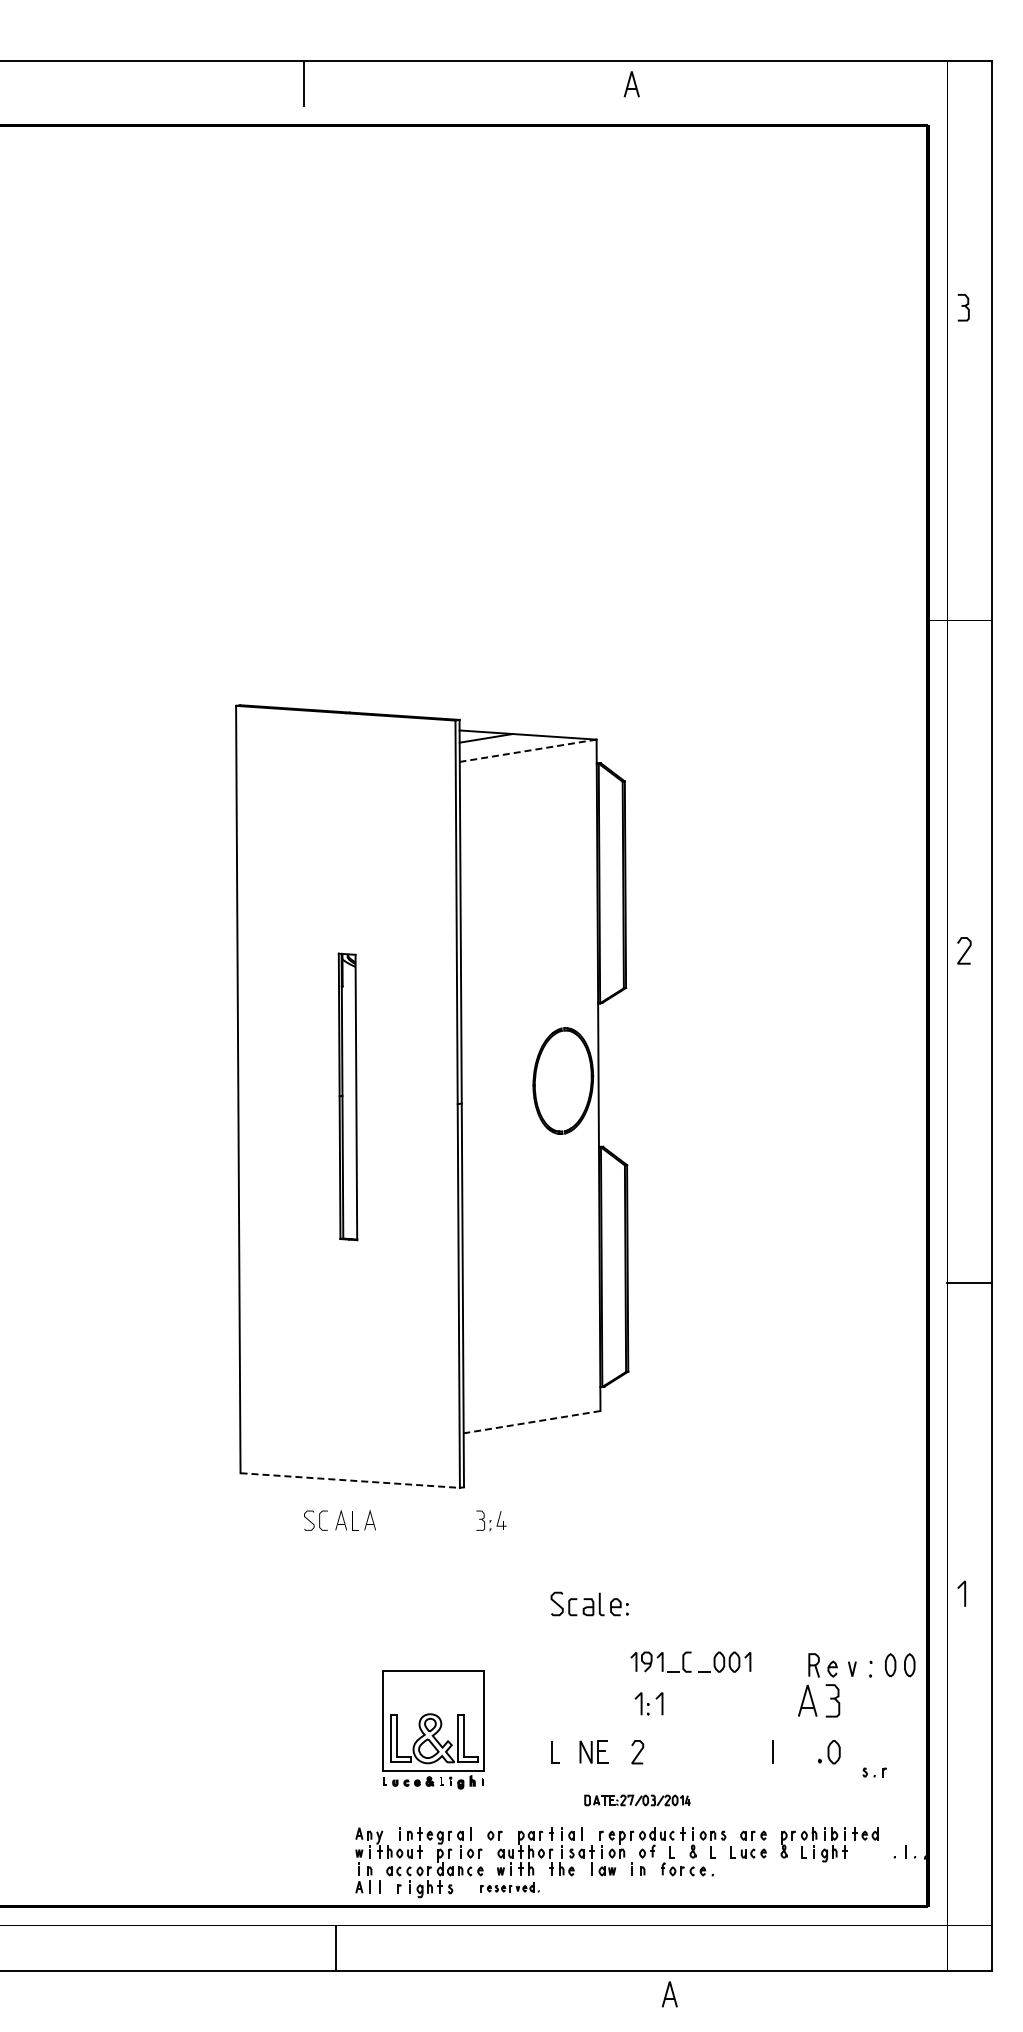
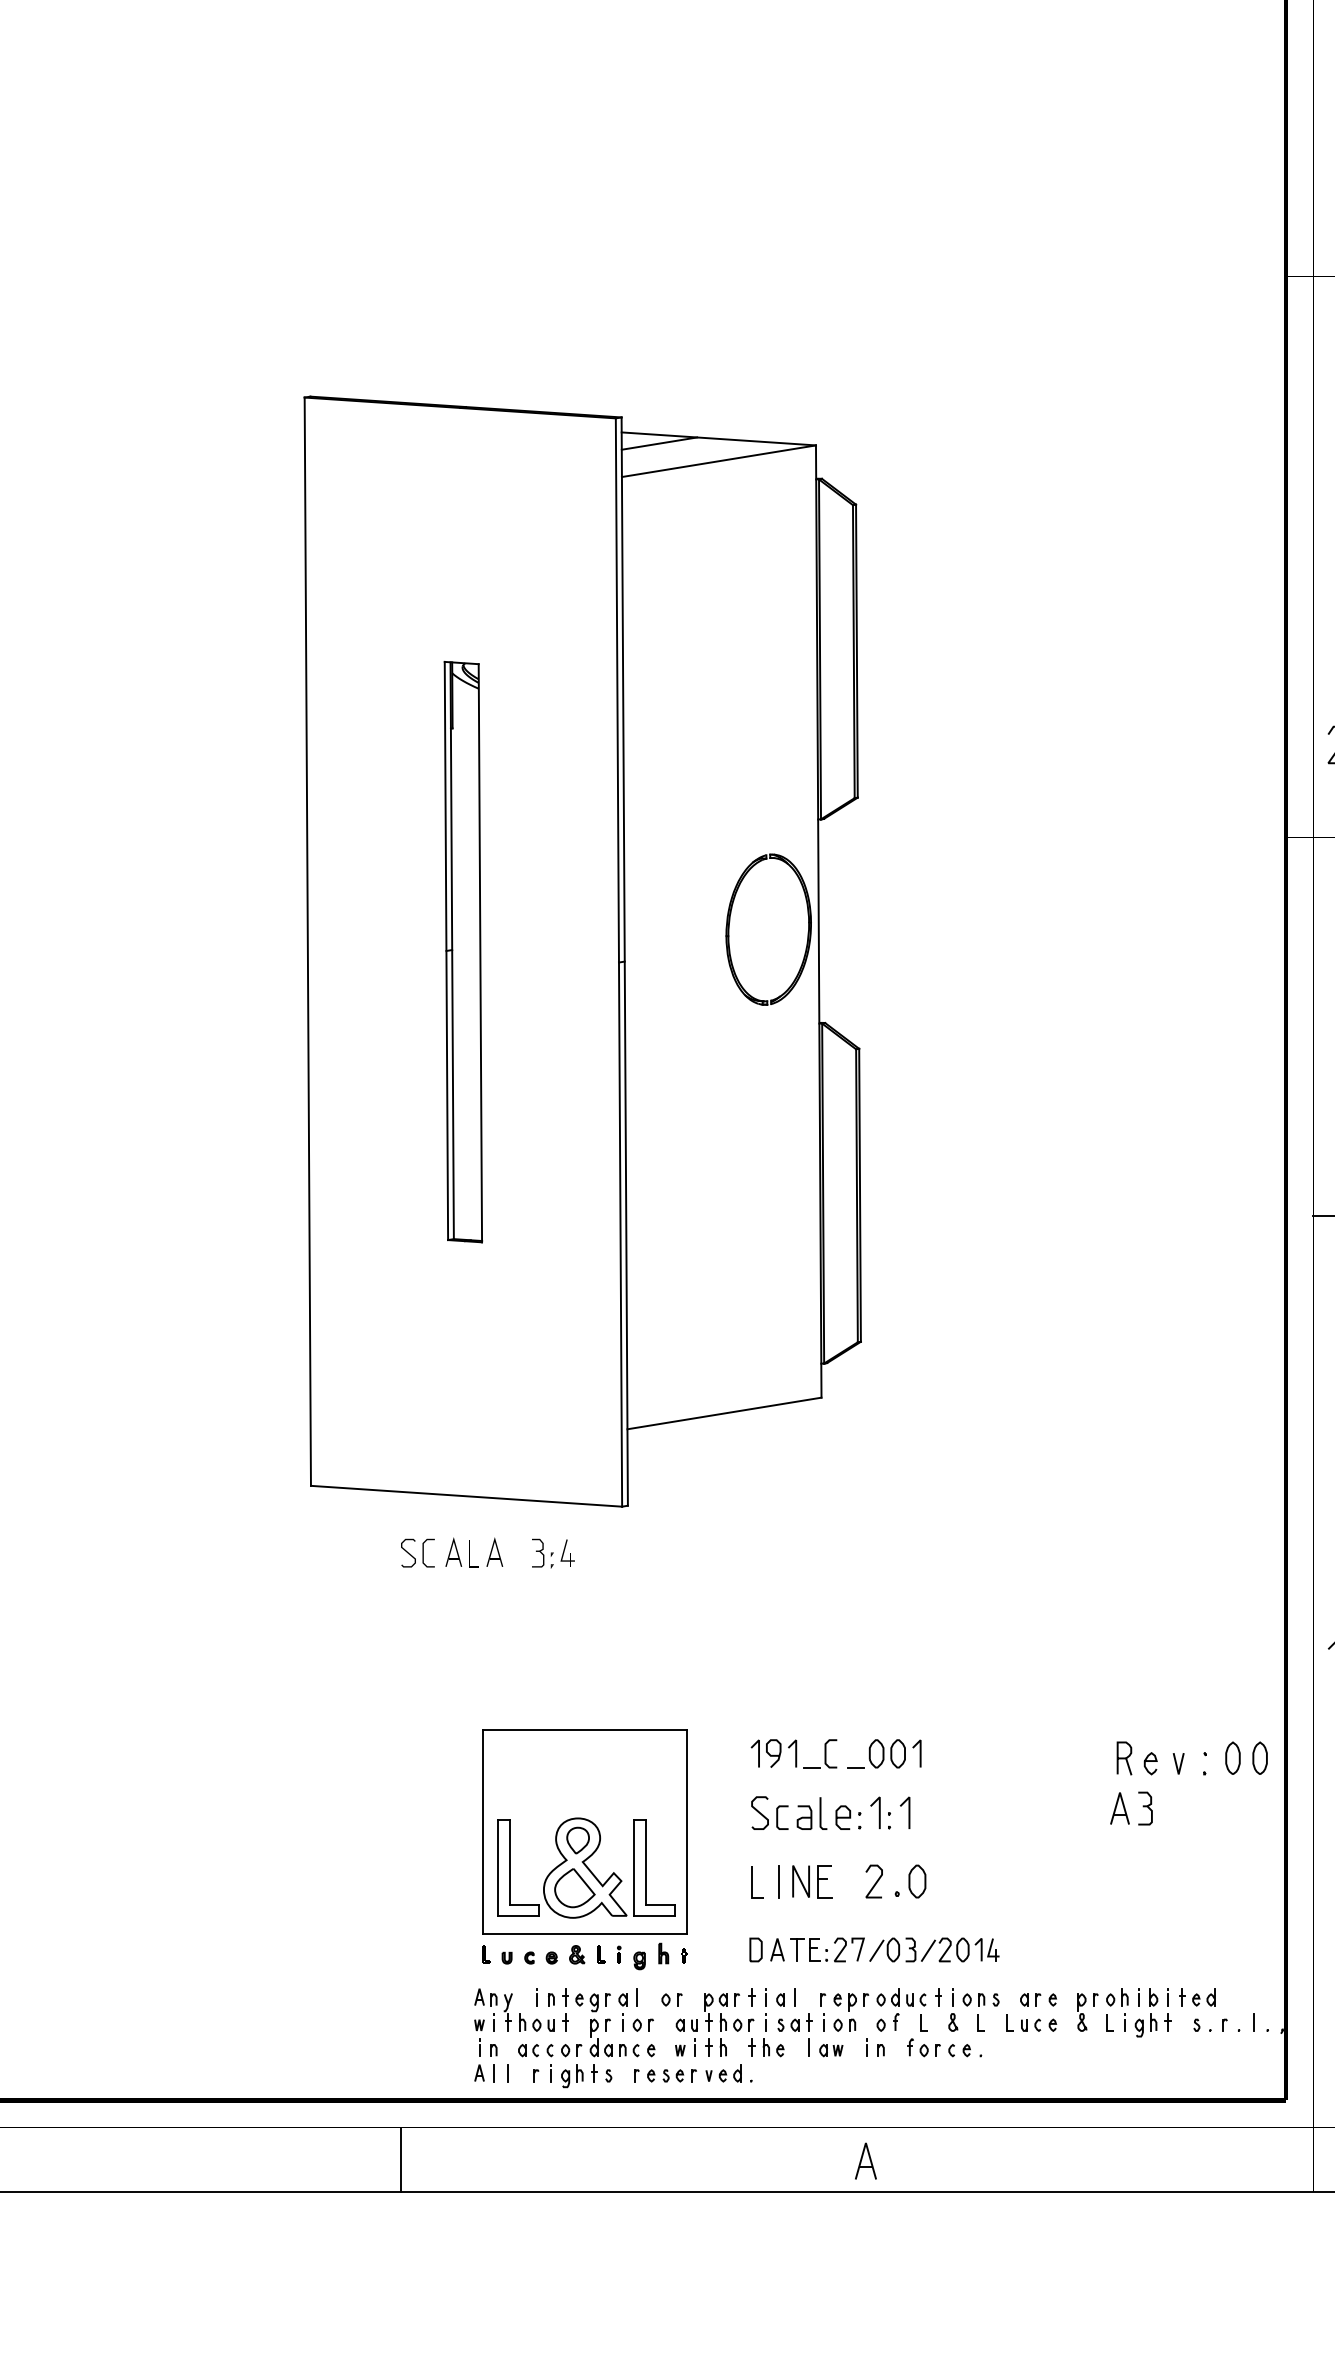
line: (527, 750) -> (717, 460), dashed -> solid
part: (347, 1096) -> (462, 951), size x1.43
line: (531, 1422) -> (723, 1413), dashed -> solid
line: (350, 1480) -> (466, 1496), dashed -> solid
part: (491, 1520) -> (553, 1552), moved
part: (589, 1603) -> (805, 1812), moved
part: (690, 1661) -> (835, 1752), moved
part: (818, 1700) -> (1130, 1808), size x0.71
part: (433, 1729) -> (584, 1849), size x1.43
line: (772, 1751) -> (777, 1880), moved
part: (829, 1752) -> (910, 1881), moved
part: (874, 1772) -> (1210, 2025), moved
part: (637, 1800) -> (873, 1950), size x1.67
part: (510, 1887) -> (693, 2073), size x1.43
line: (336, 1948) -> (401, 2159), moved
part: (669, 1994) -> (865, 2161), moved

